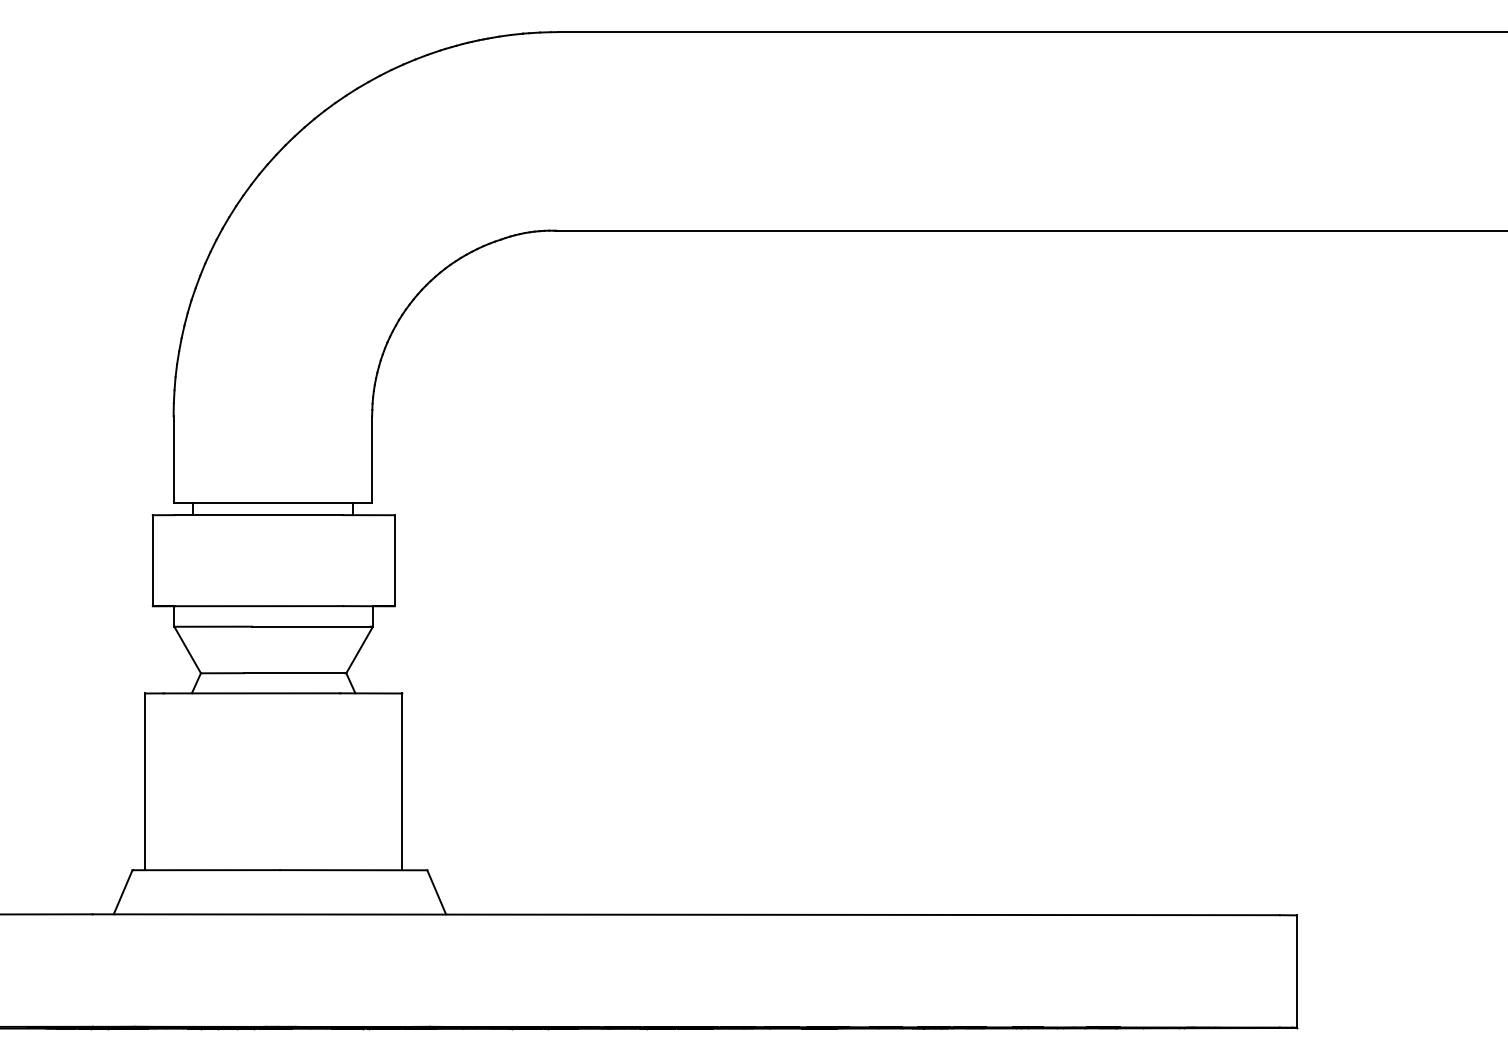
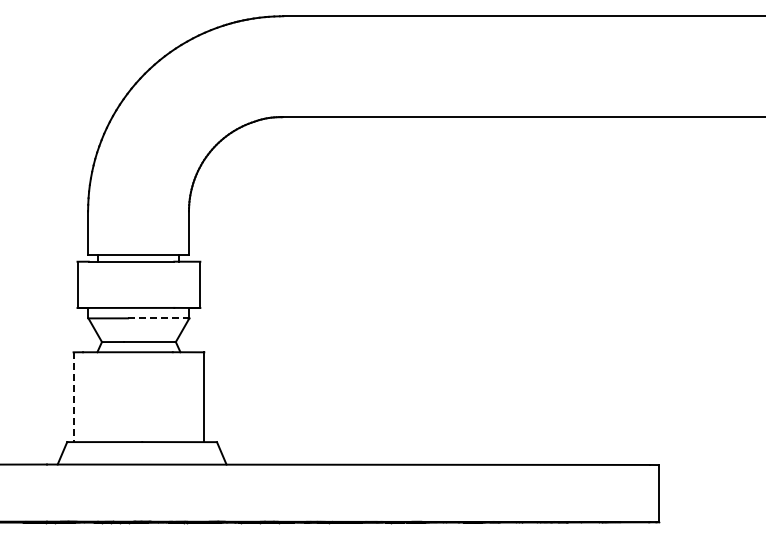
line: (312, 626) -> (158, 318), solid -> dashed
line: (144, 782) -> (73, 397), solid -> dashed

